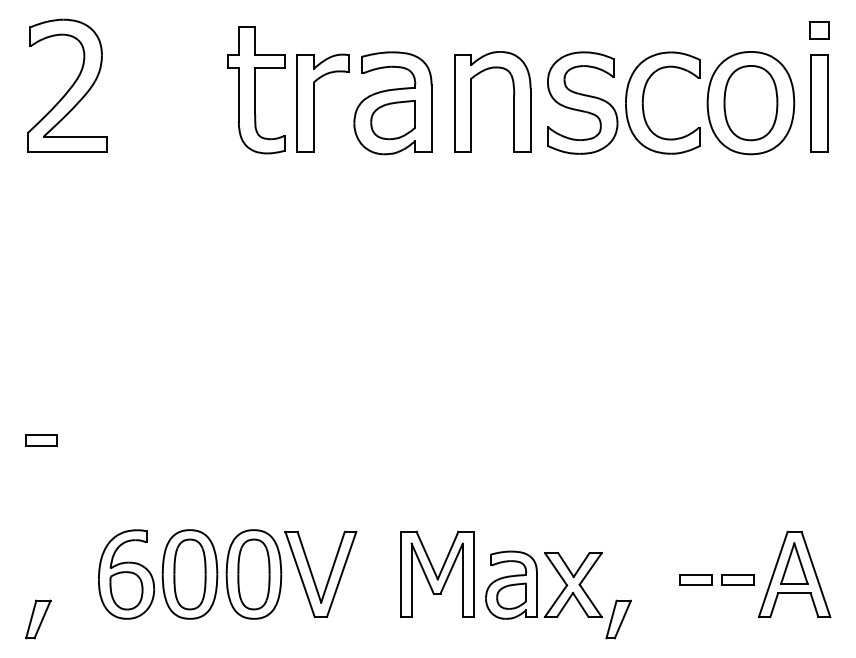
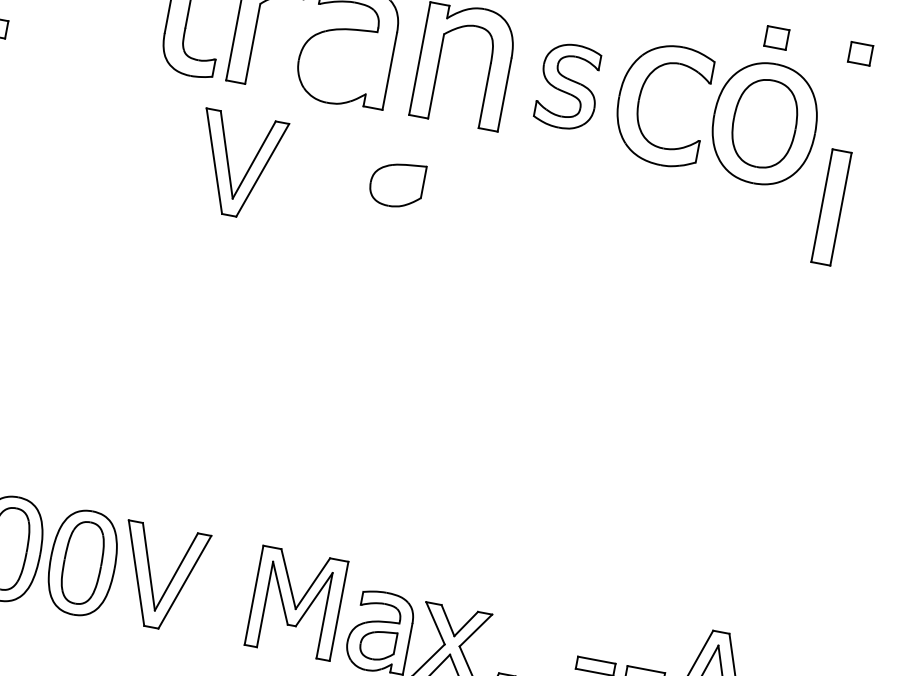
part: (747, 30) -> (776, 38), added
part: (582, 102) -> (568, 86), size x0.7
part: (819, 103) -> (831, 207), moved
part: (392, 120) -> (396, 184), moved
part: (313, 221) -> (229, 165), added

